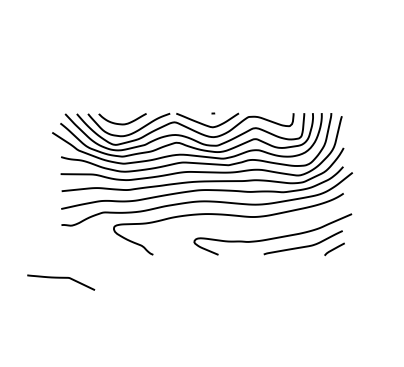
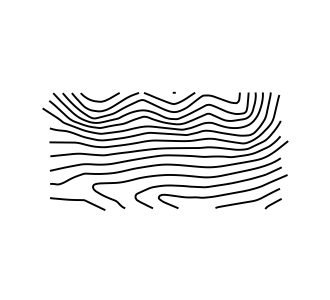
curve: (254, 229) -> (207, 187), added
curve: (61, 278) -> (77, 200), moved

